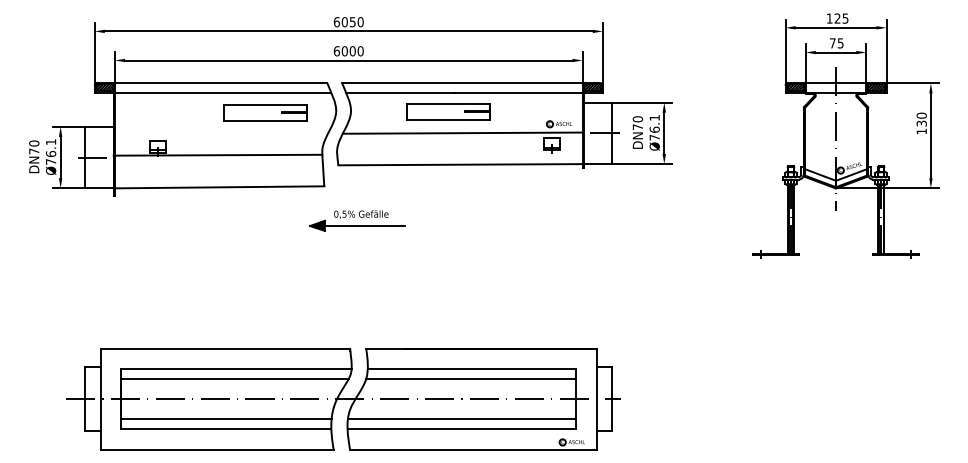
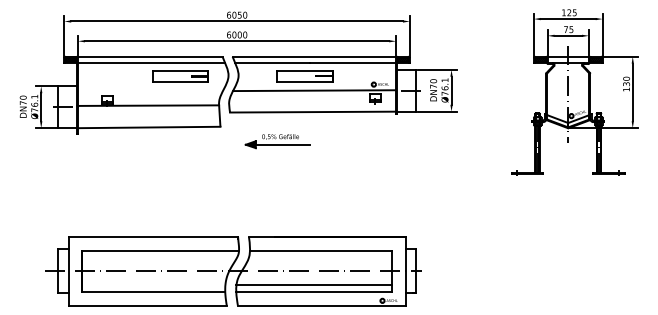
part: (356, 221) -> (277, 141), moved
line: (234, 378) -> (159, 257), removed
line: (470, 378) -> (319, 257), removed
line: (225, 419) -> (153, 285), removed

